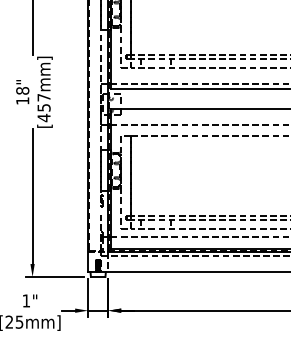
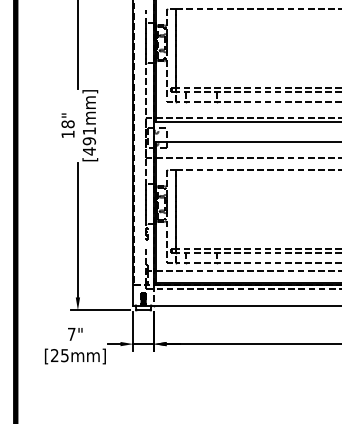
text: (43, 103) -> (88, 136), [457mm] -> [491mm]
text: (26, 301) -> (71, 334), 1" -> 7"

